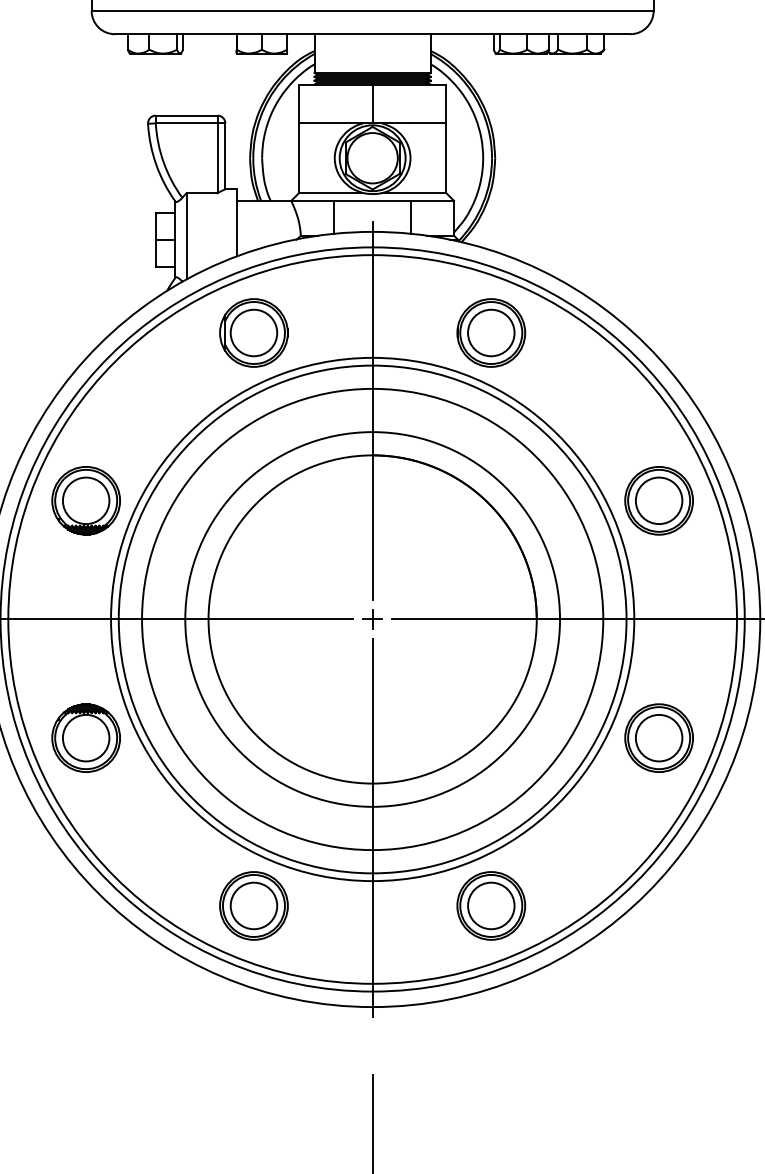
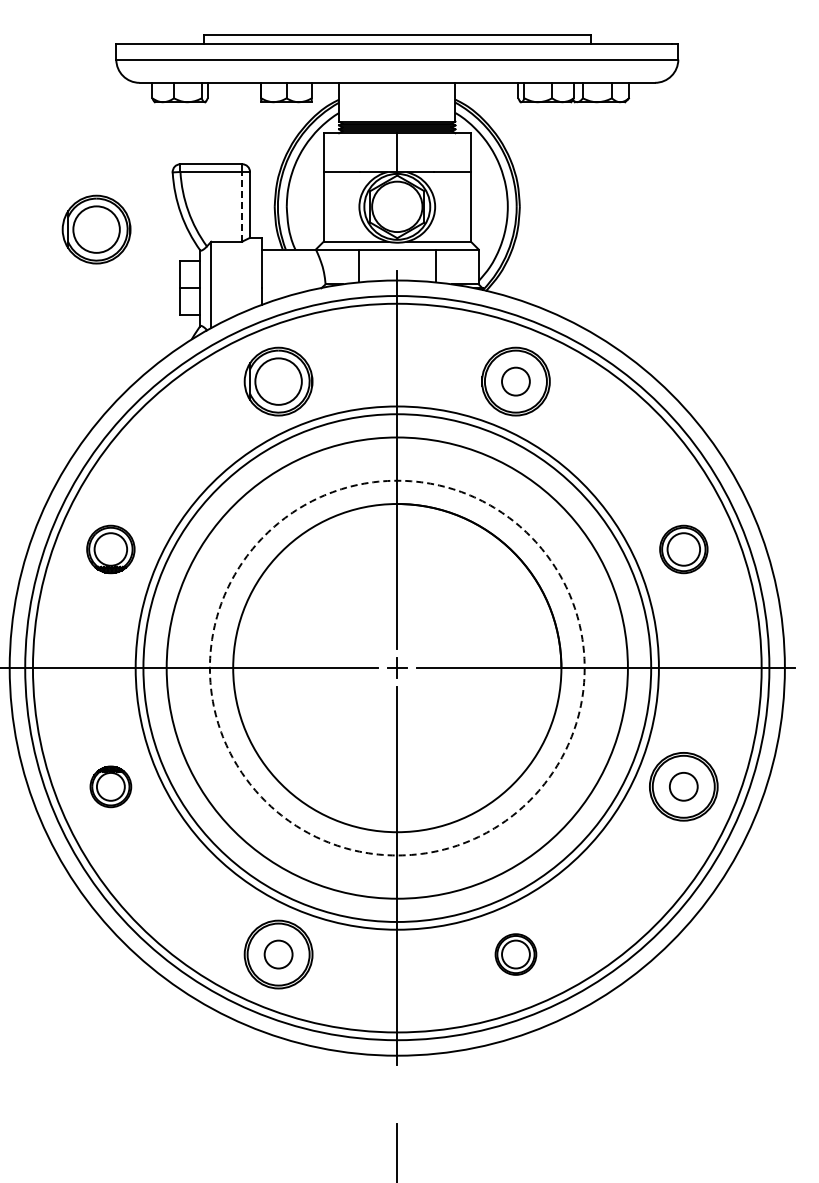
line: (217, 157) -> (242, 206), solid -> dashed
part: (71, 180) -> (96, 229), added
circle: (490, 332) -> (515, 381), size x0.6
part: (85, 500) -> (110, 549), size x0.7
part: (658, 500) -> (683, 549), size x0.7
circle: (371, 618) -> (396, 667), solid -> dashed
part: (85, 737) -> (110, 786), size x0.6
circle: (658, 737) -> (683, 786), size x0.6
circle: (253, 905) -> (278, 954), size x0.6
part: (490, 905) -> (515, 954), size x0.6

